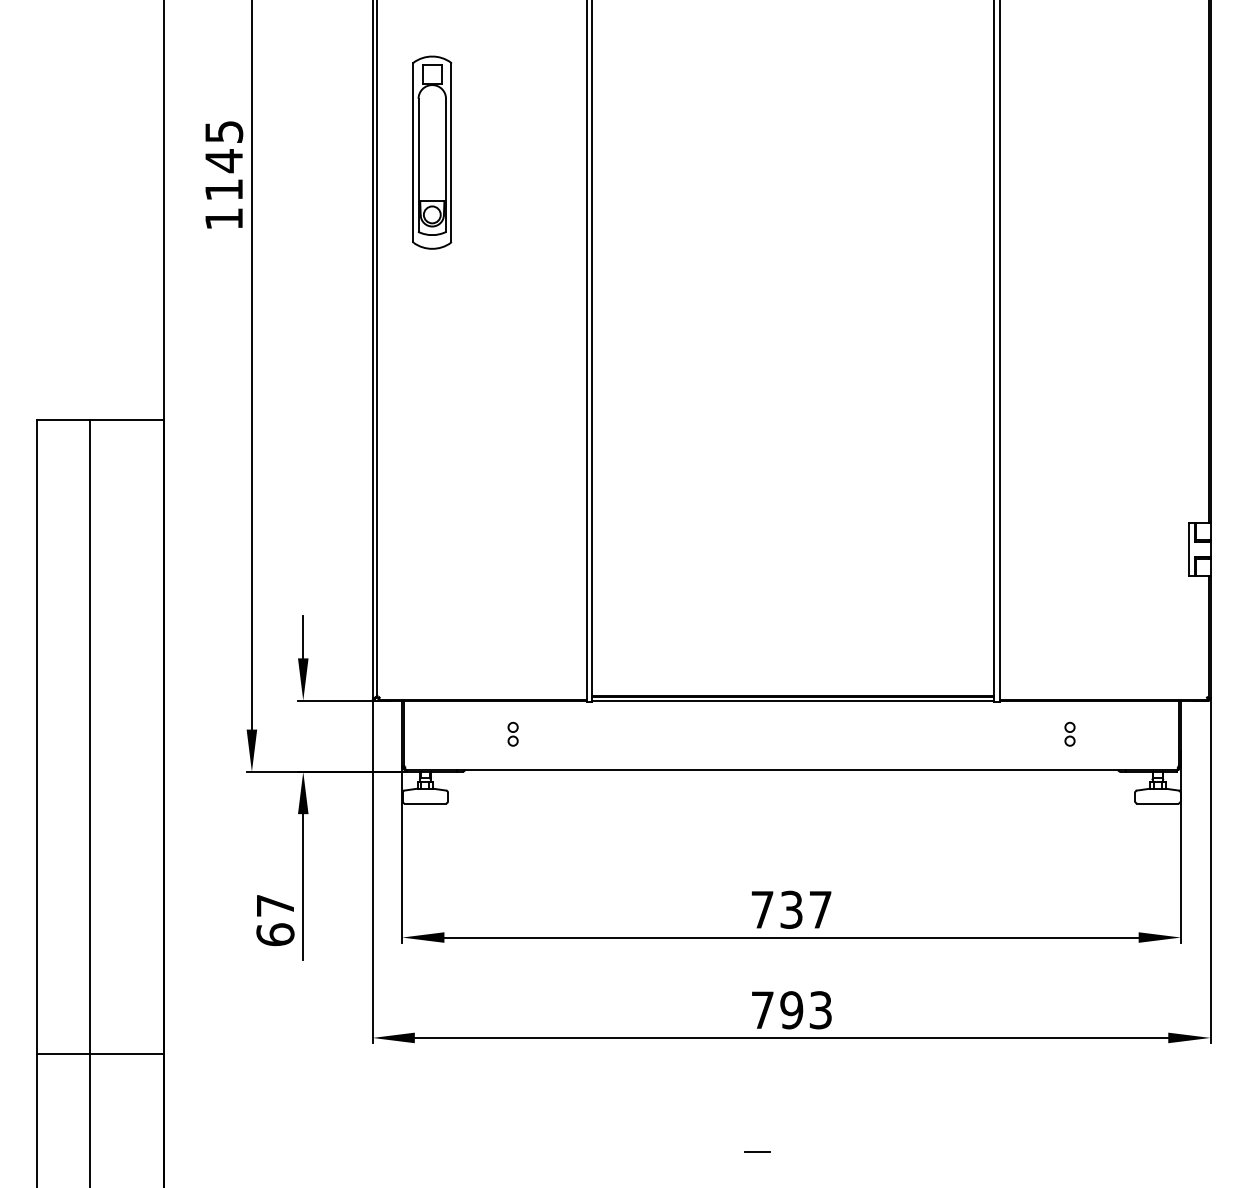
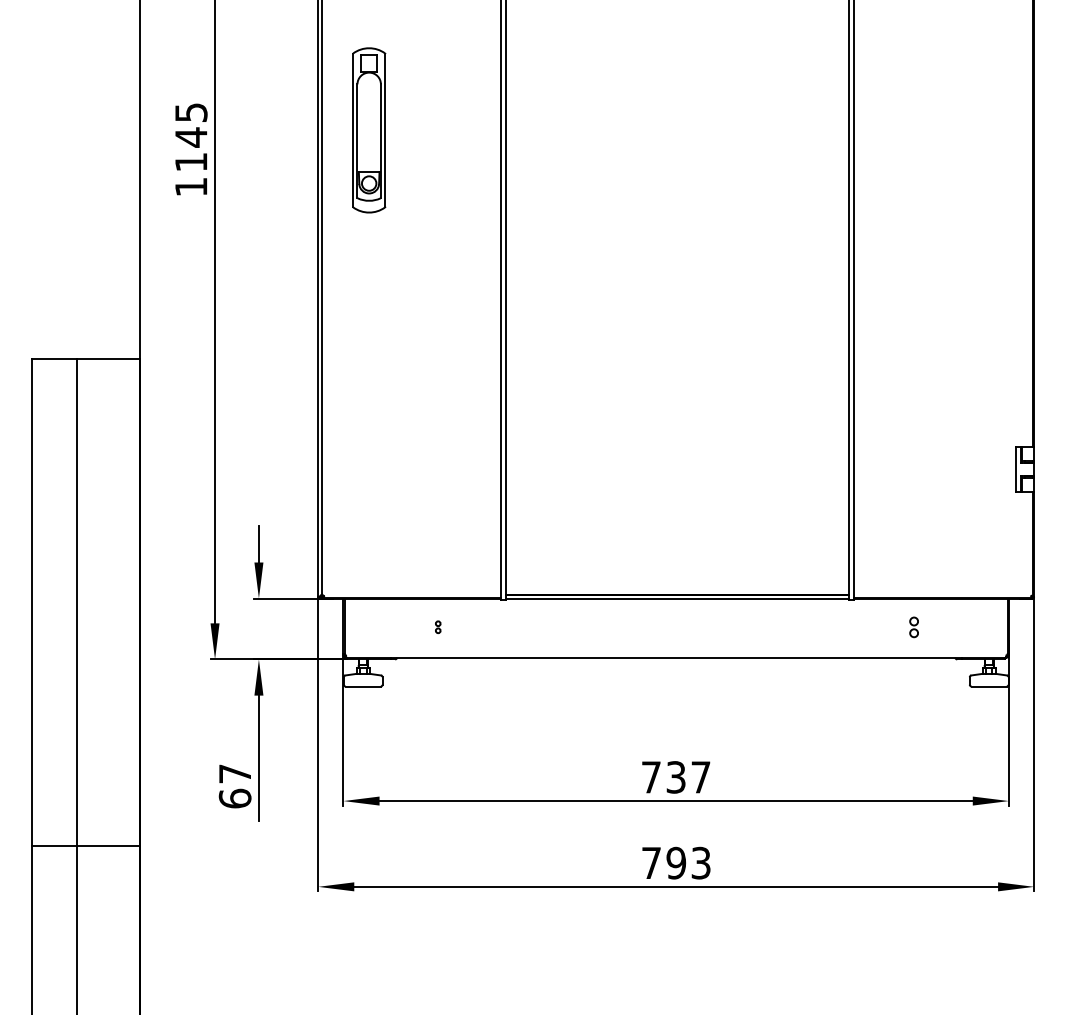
part: (512, 733) -> (437, 626), size x0.6
line: (100, 1054) -> (85, 846), moved
line: (757, 1152) -> (647, 984), removed

